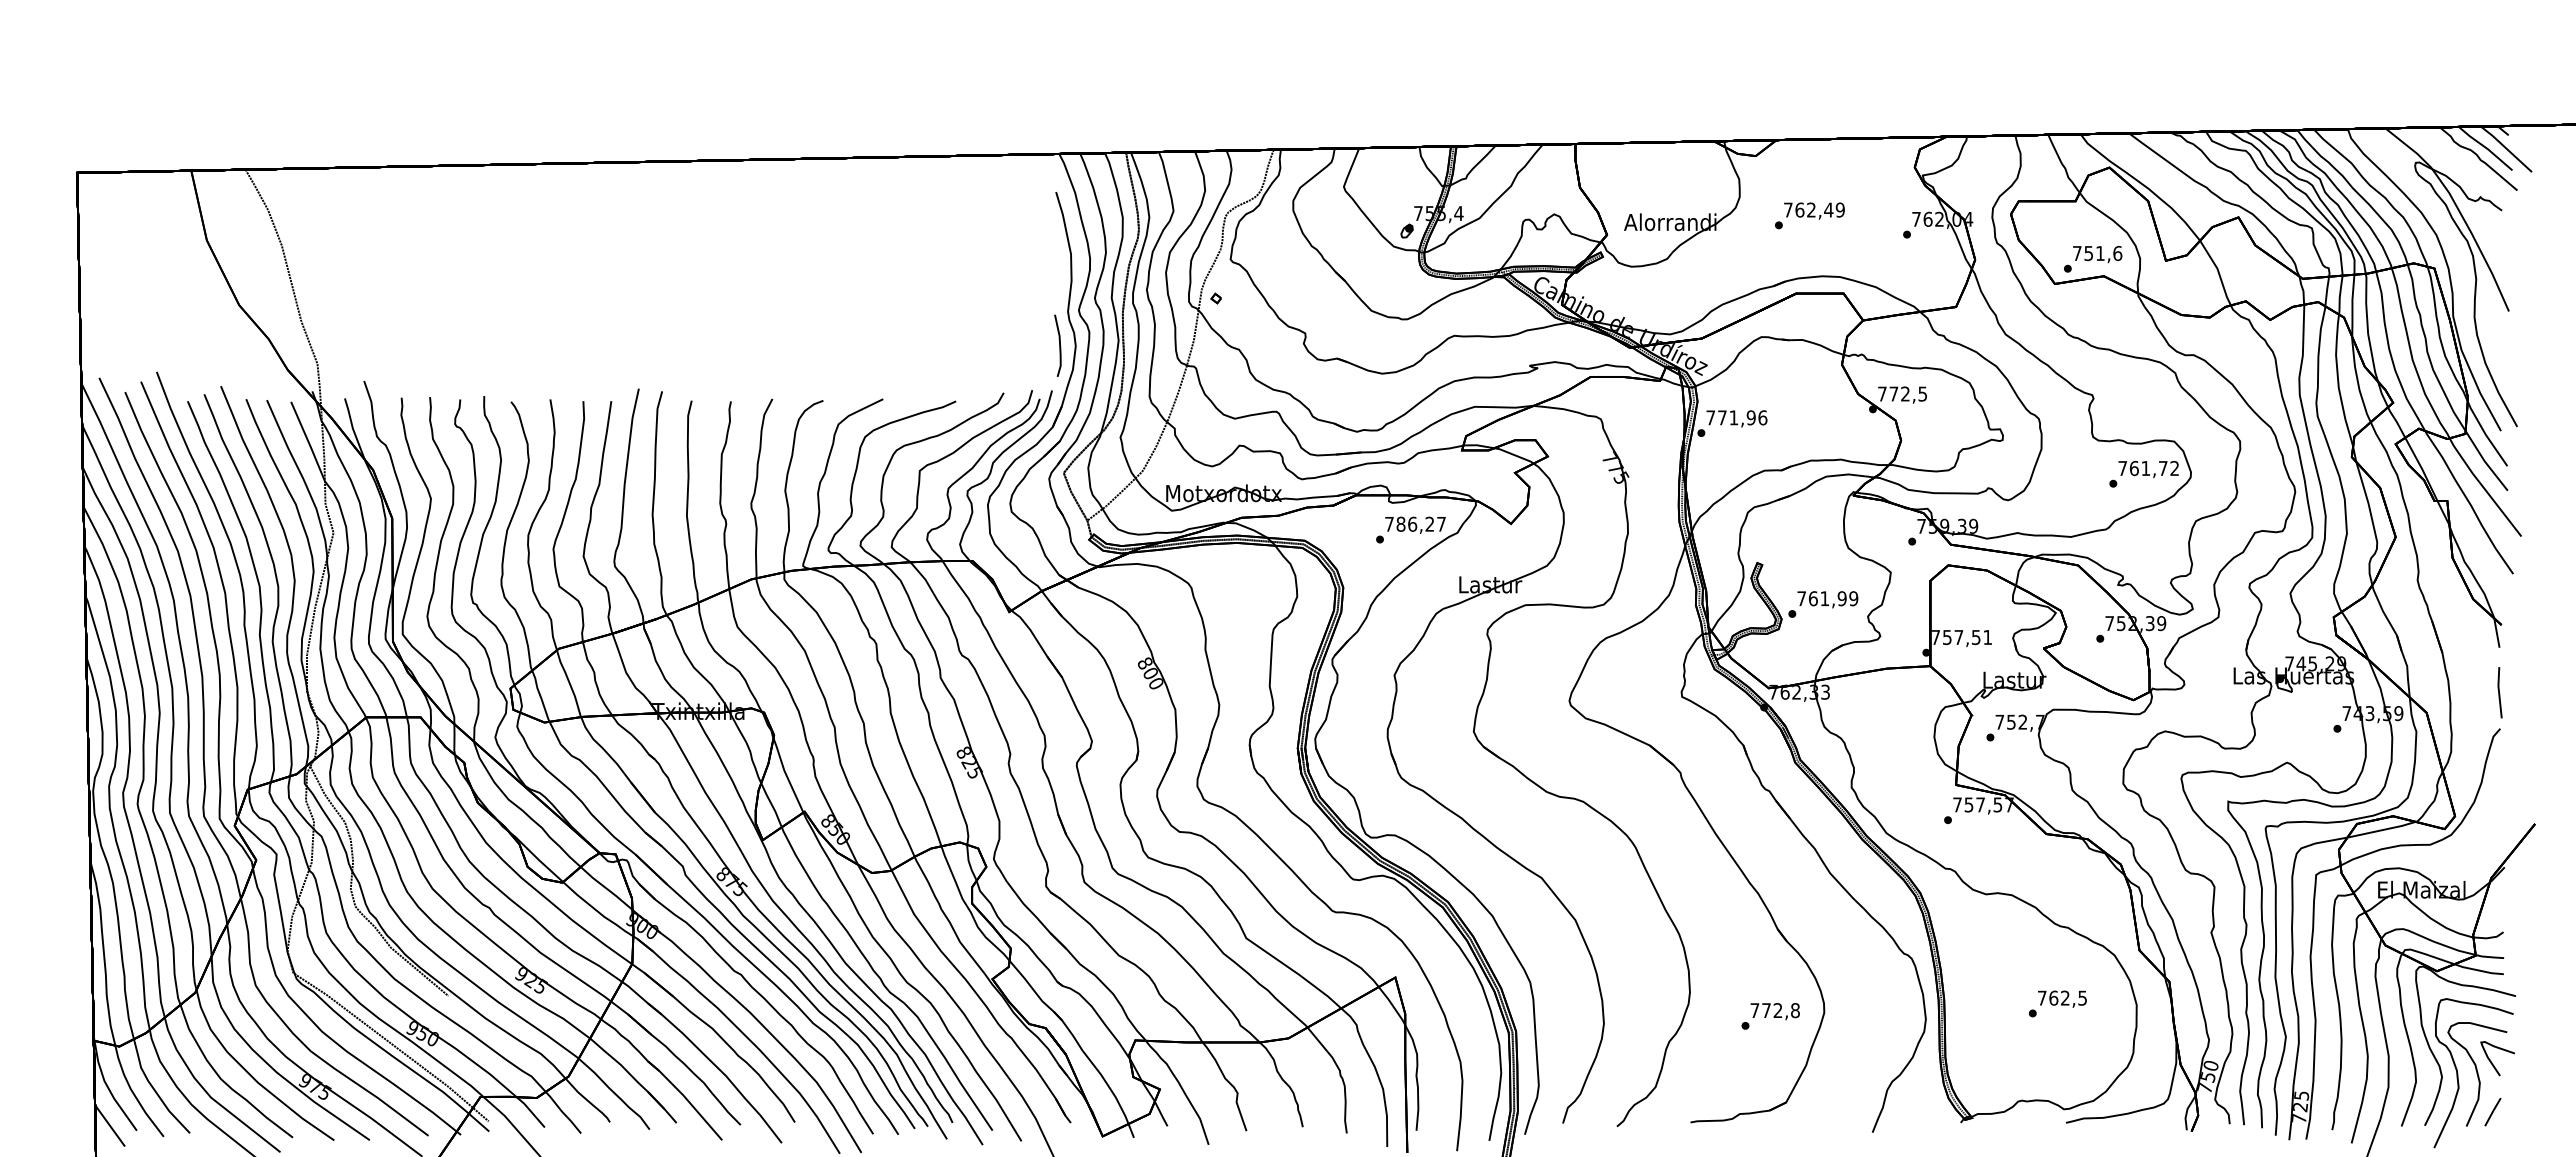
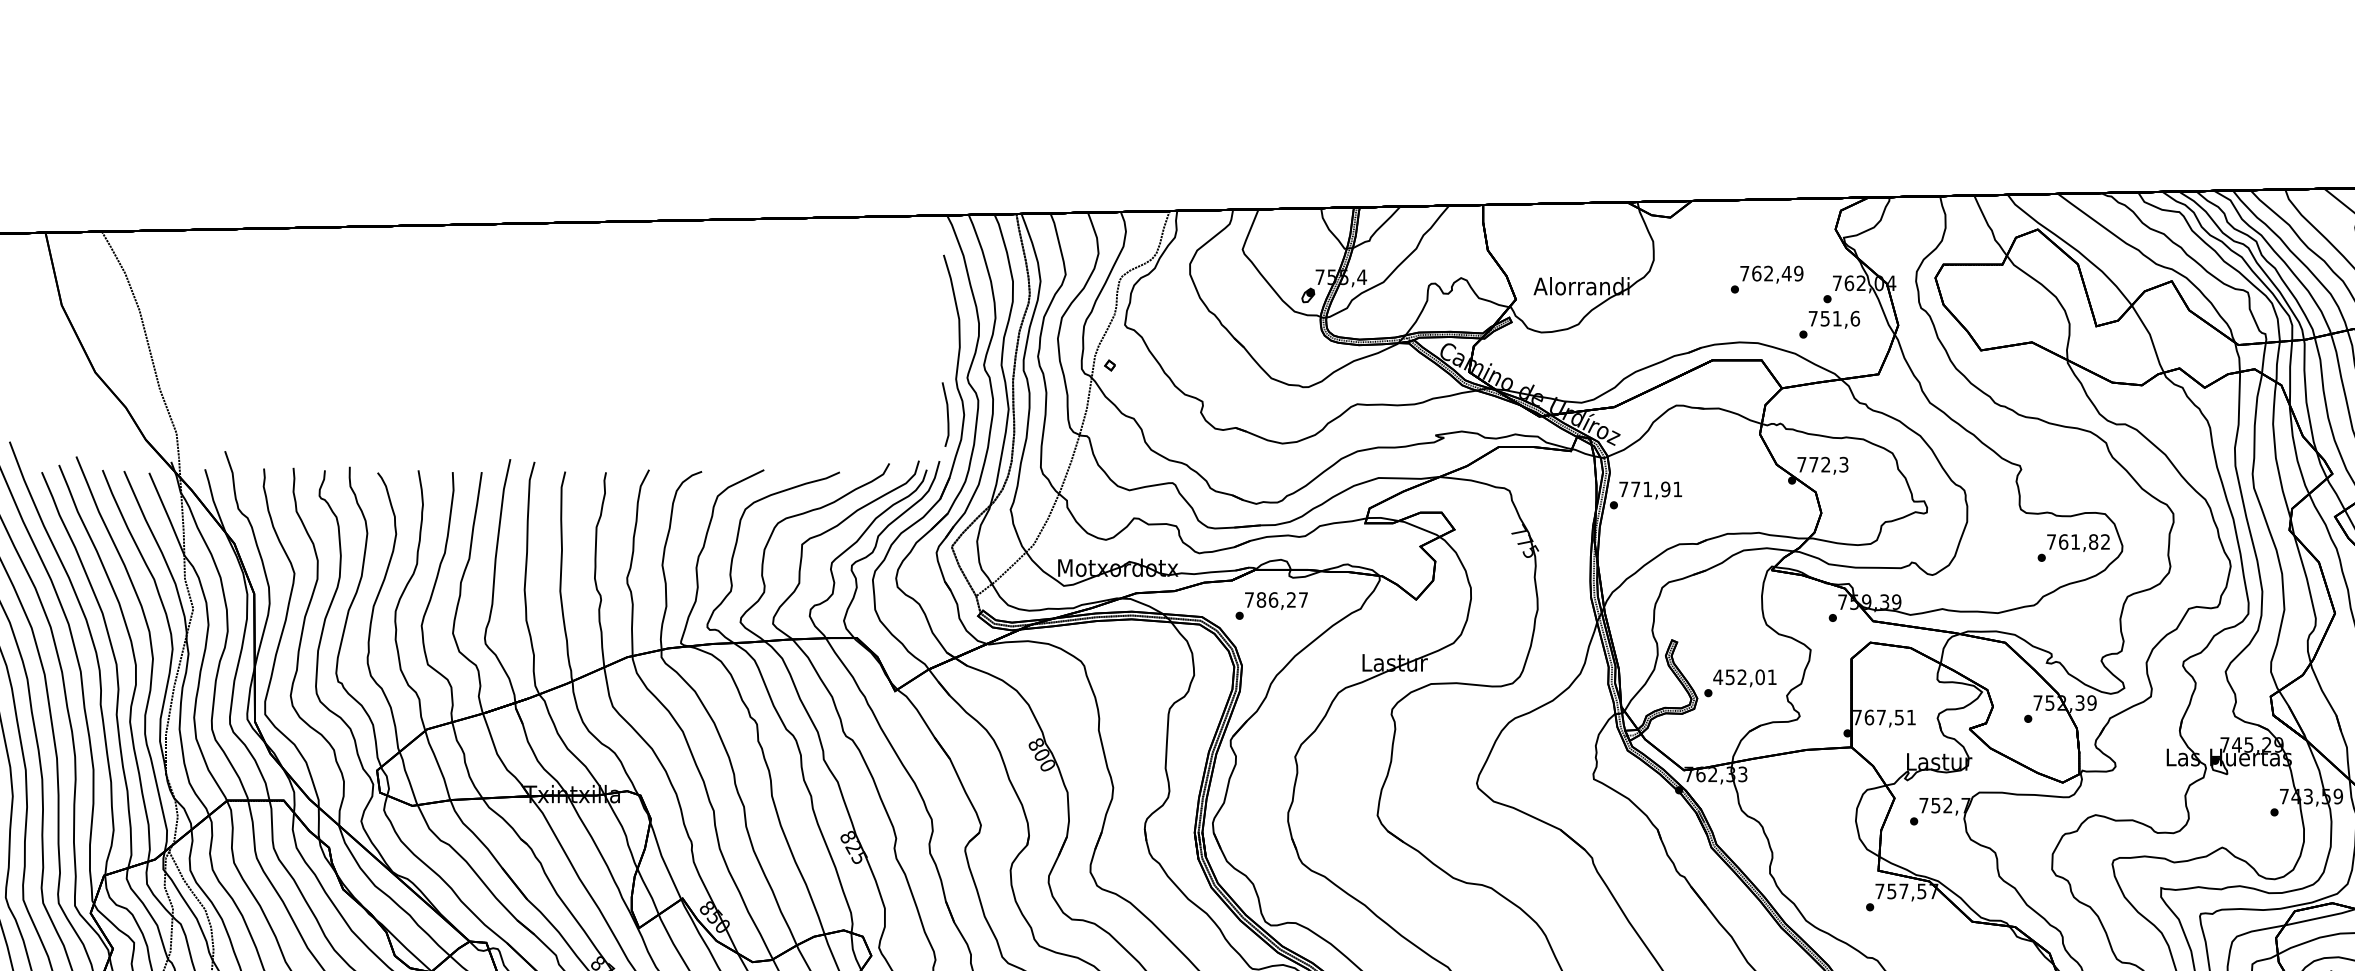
text: (1809, 215) -> (1766, 279), moved
text: (2093, 259) -> (1830, 324), moved
text: (1922, 393) -> (1843, 464), 772,5 -> 772,3
text: (1762, 417) -> (1677, 489), 771,96 -> 771,91
text: (2162, 468) -> (2092, 542), 761,72 -> 761,82
text: (1410, 529) -> (1271, 605), moved
text: (1827, 598) -> (1744, 677), 761,99 -> 452,01
text: (1946, 637) -> (1868, 717), 757,51 -> 767,51

